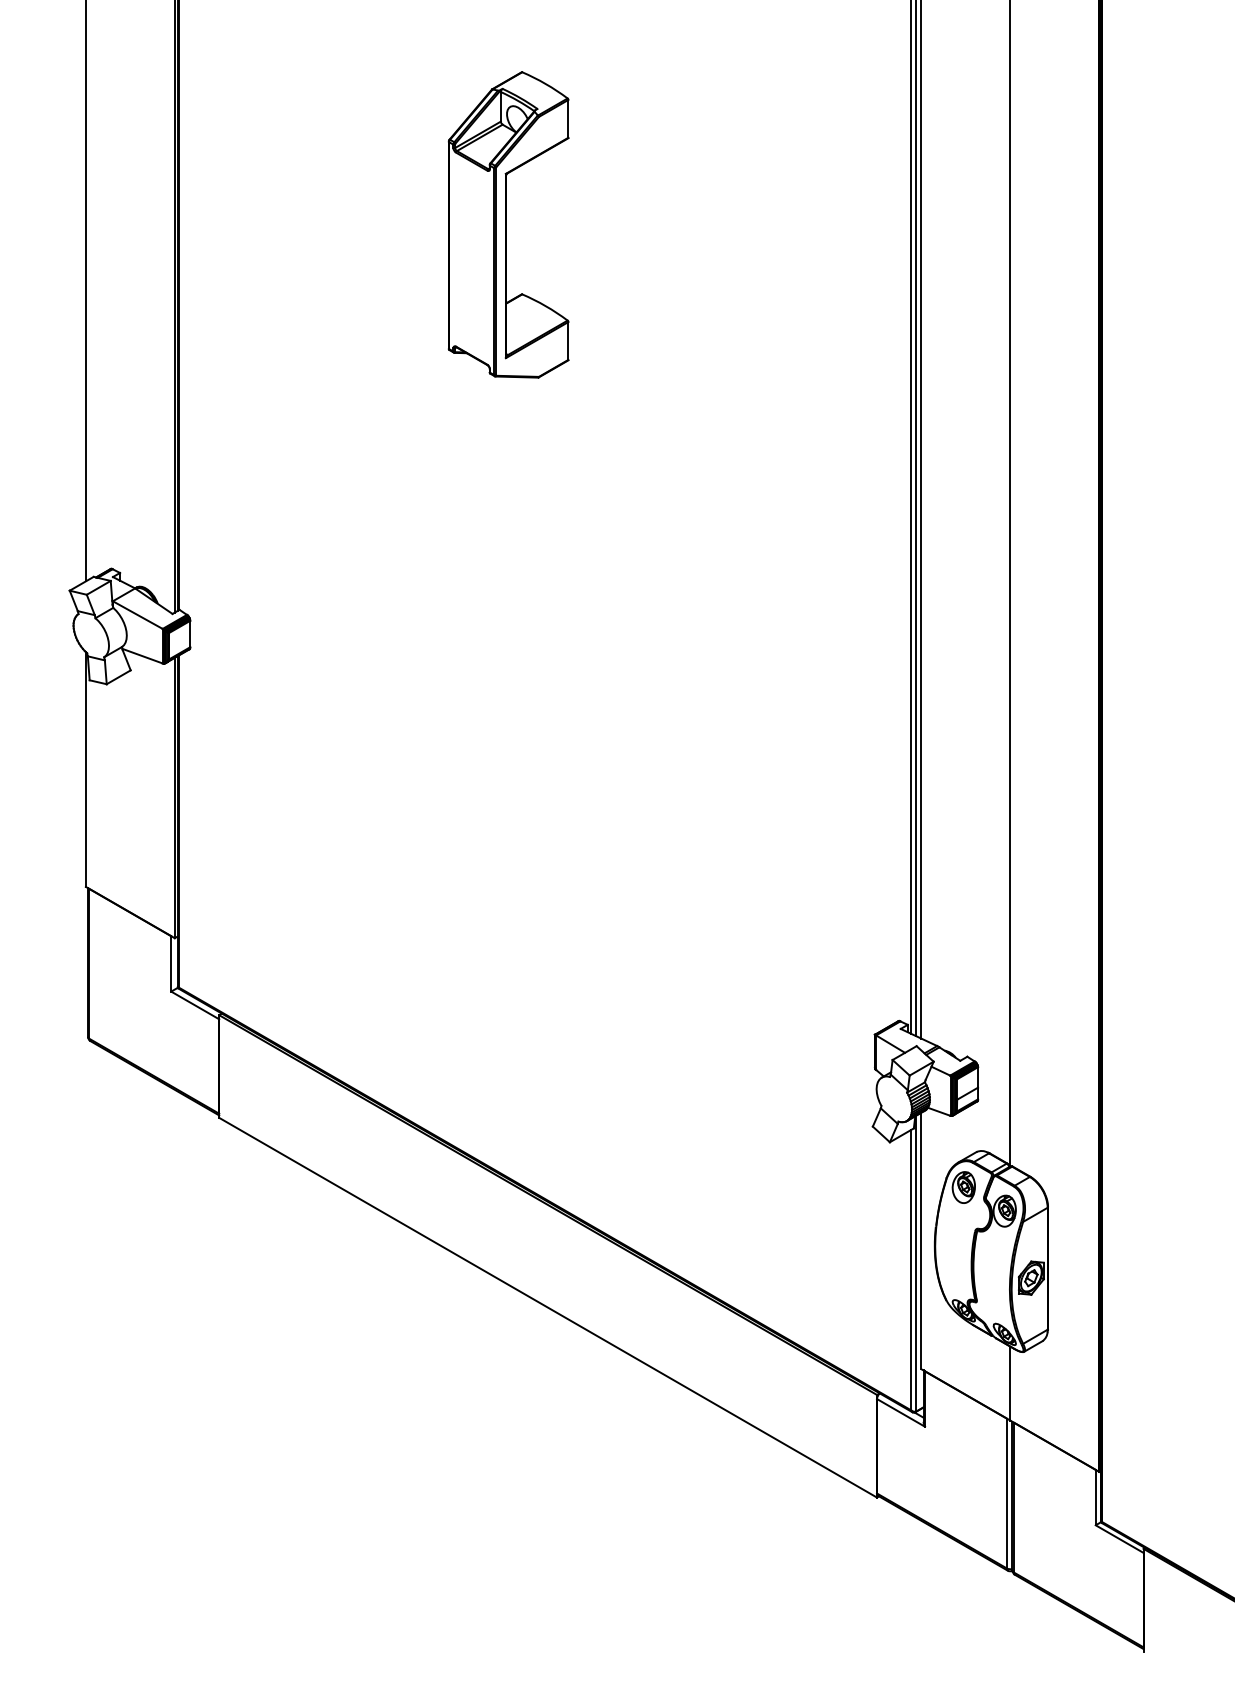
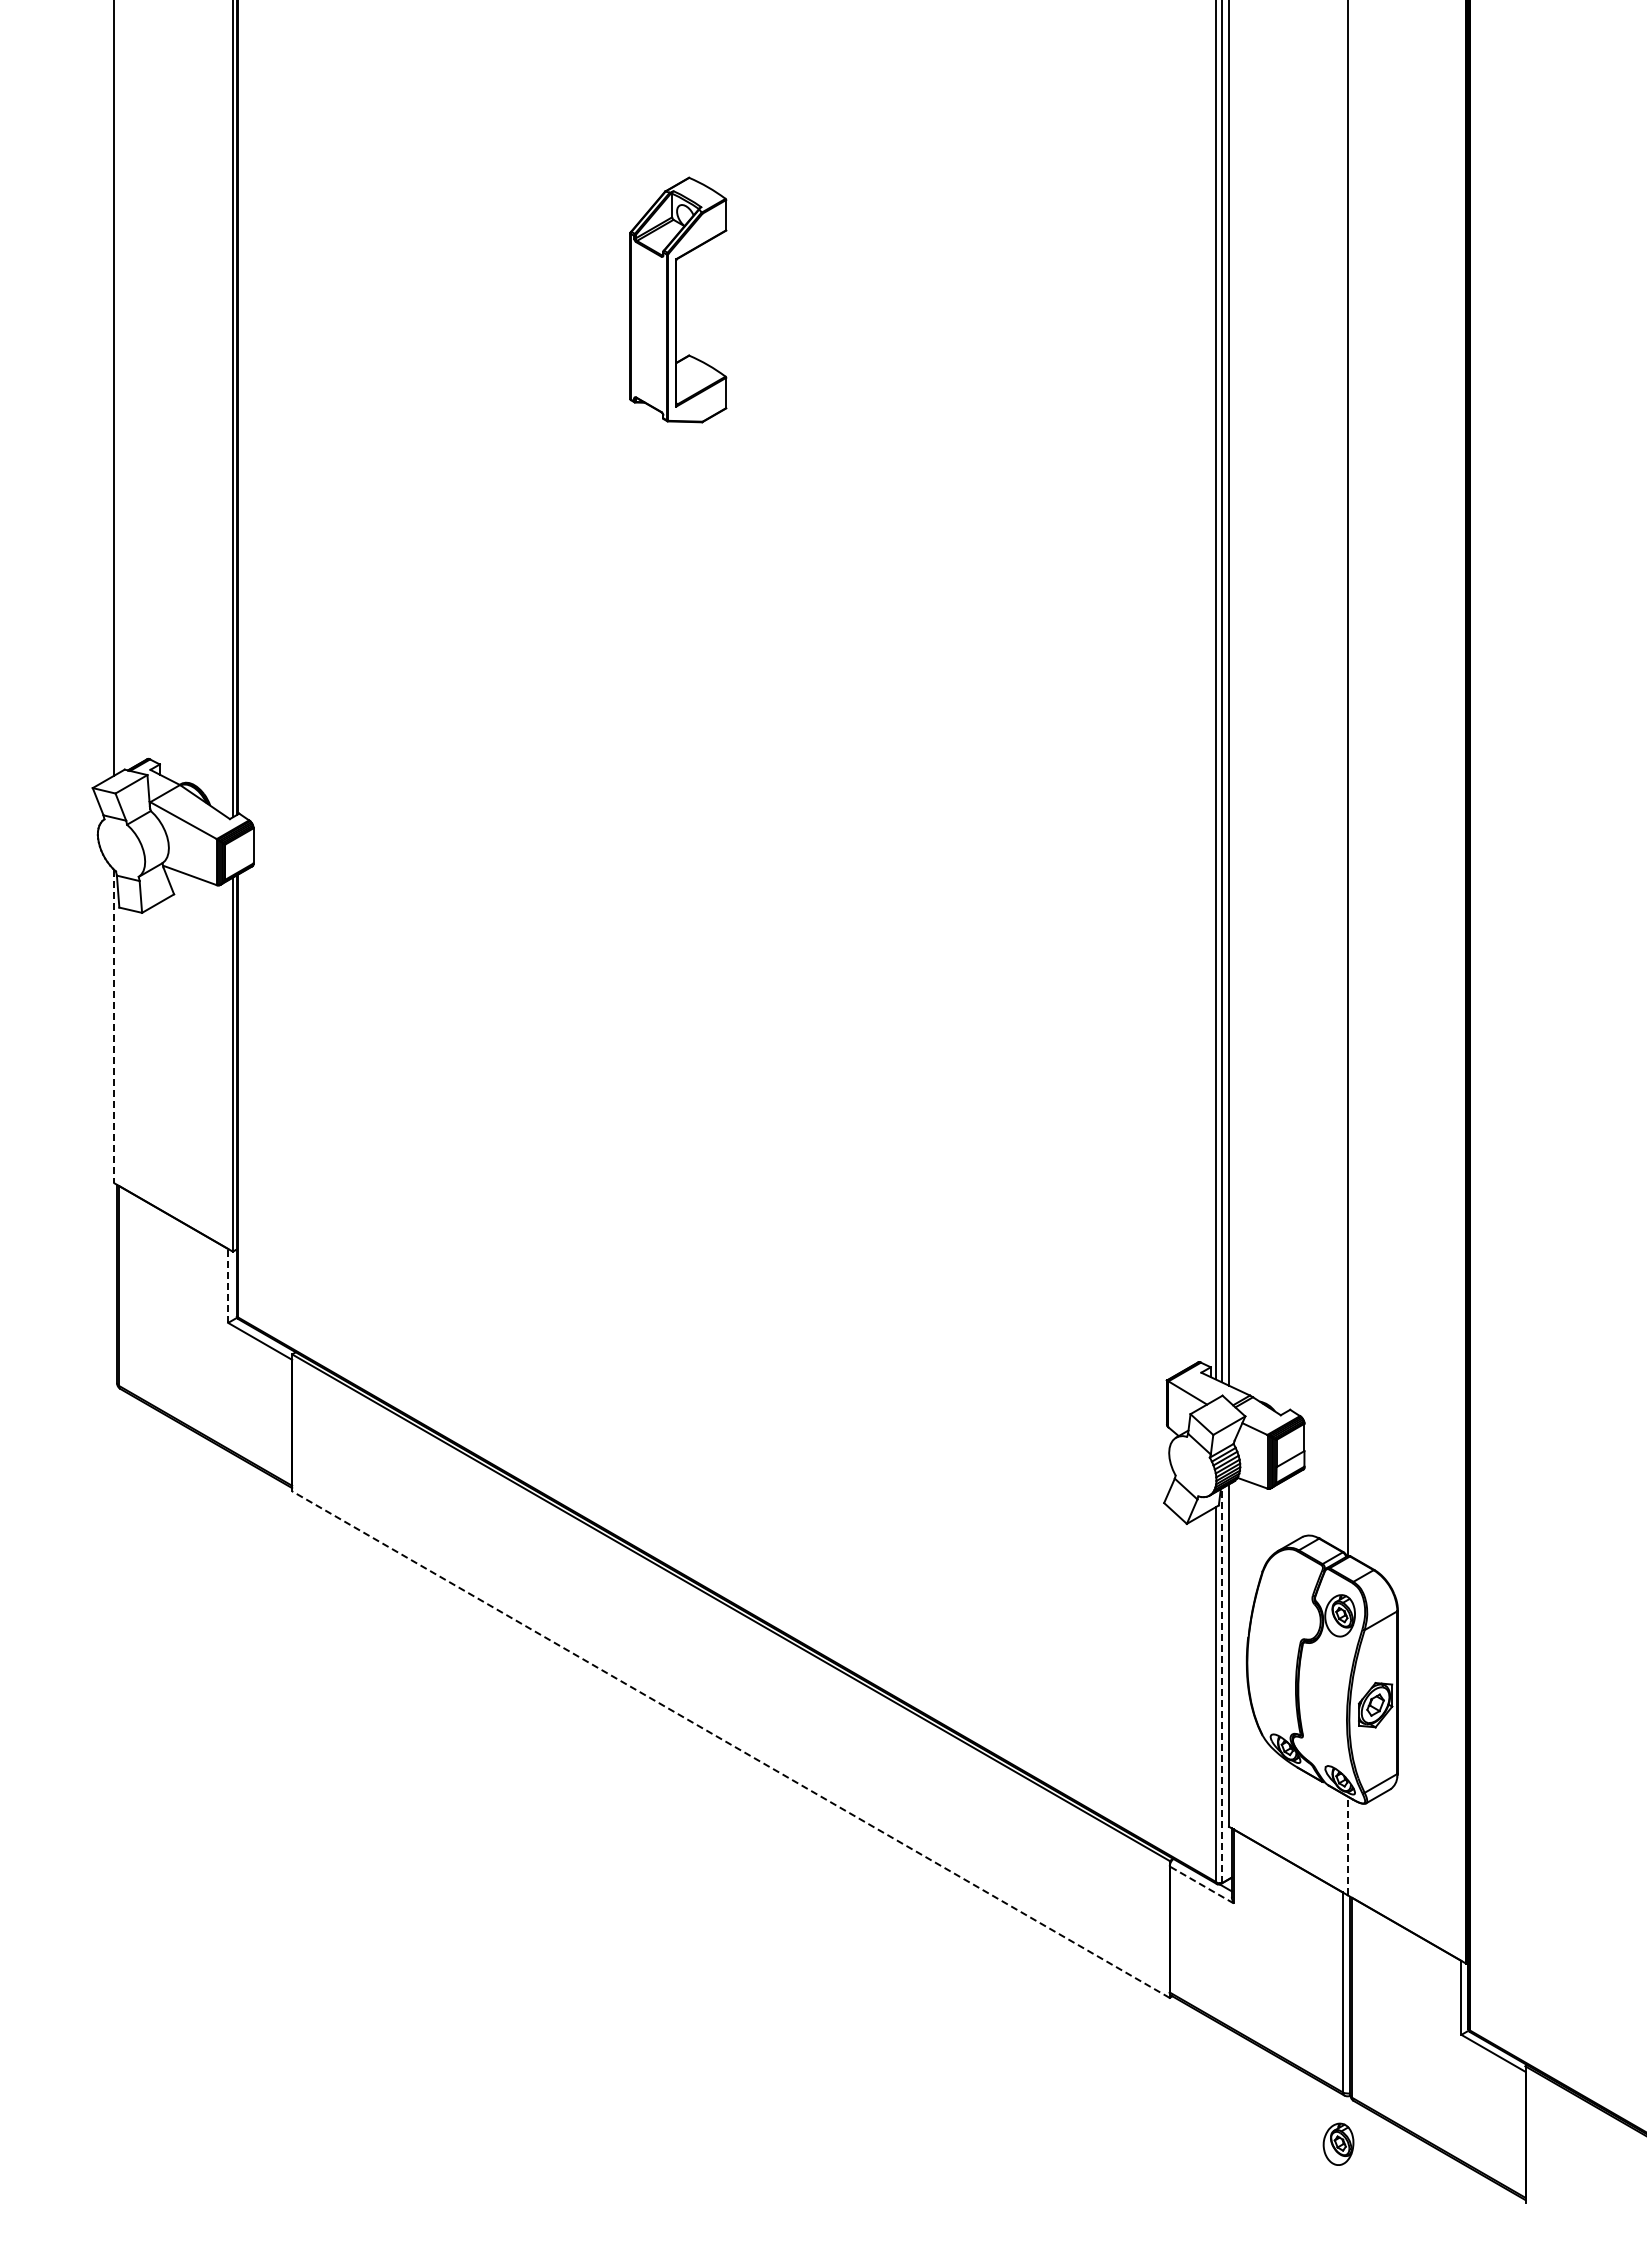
part: (508, 224) -> (678, 299), size x0.6
line: (86, 769) -> (114, 1026), solid -> dashed
line: (171, 963) -> (228, 1285), solid -> dashed
part: (963, 1186) -> (1338, 2143), moved
line: (916, 1263) -> (1222, 1685), solid -> dashed
line: (547, 1307) -> (730, 1744), solid -> dashed
line: (1010, 1383) -> (1347, 1845), solid -> dashed
line: (900, 1412) -> (1201, 1884), solid -> dashed

